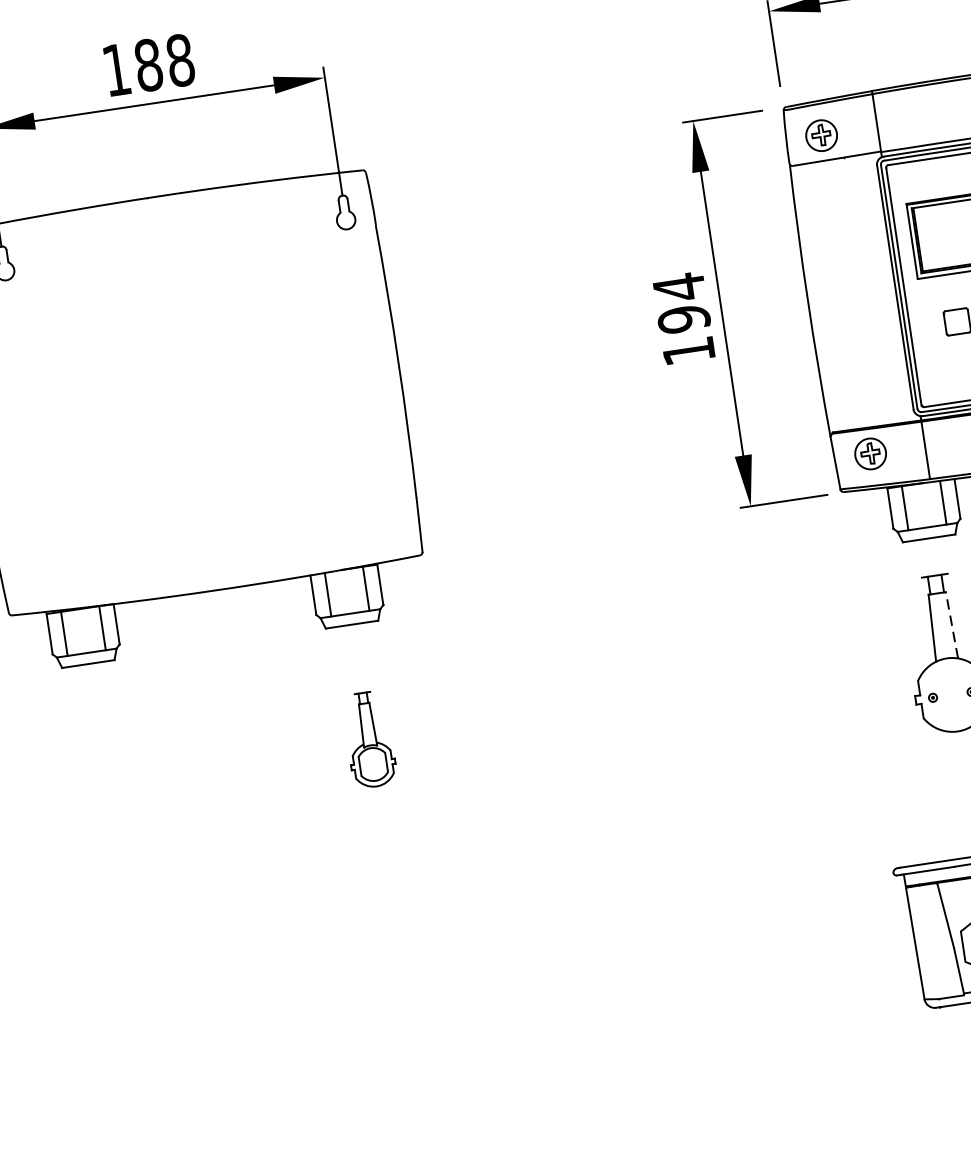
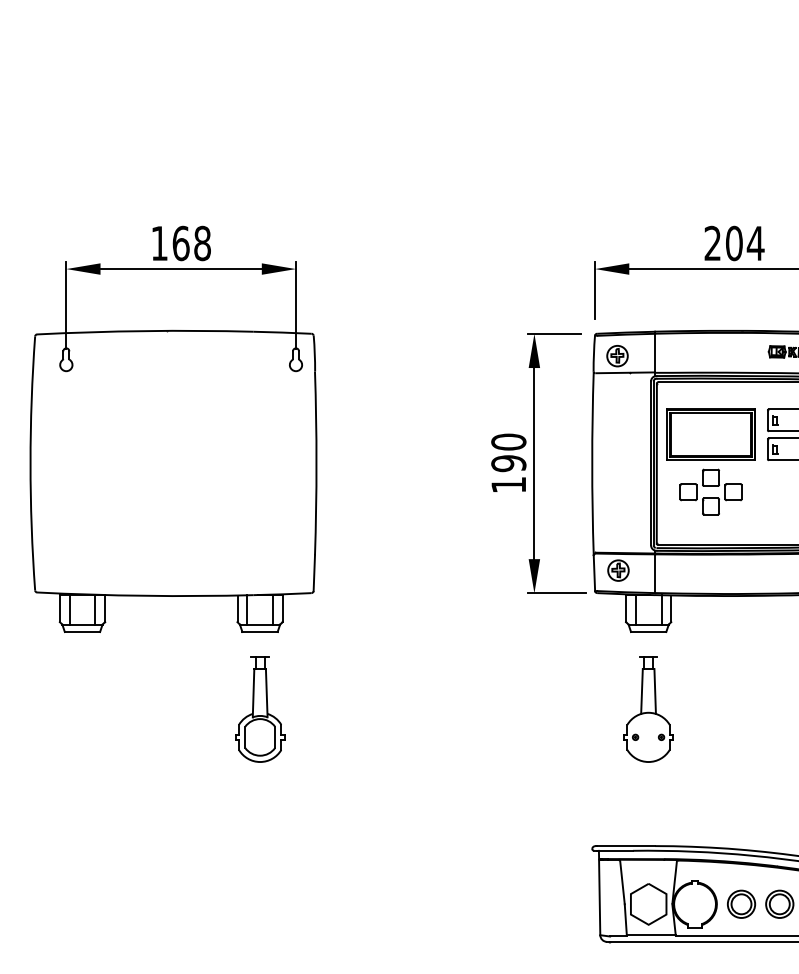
text: (147, 65) -> (180, 243), 188 -> 168
text: (678, 288) -> (508, 442), 194 -> 190
line: (952, 623) -> (655, 690), dashed -> solid
part: (369, 739) -> (260, 709), size x1.67

